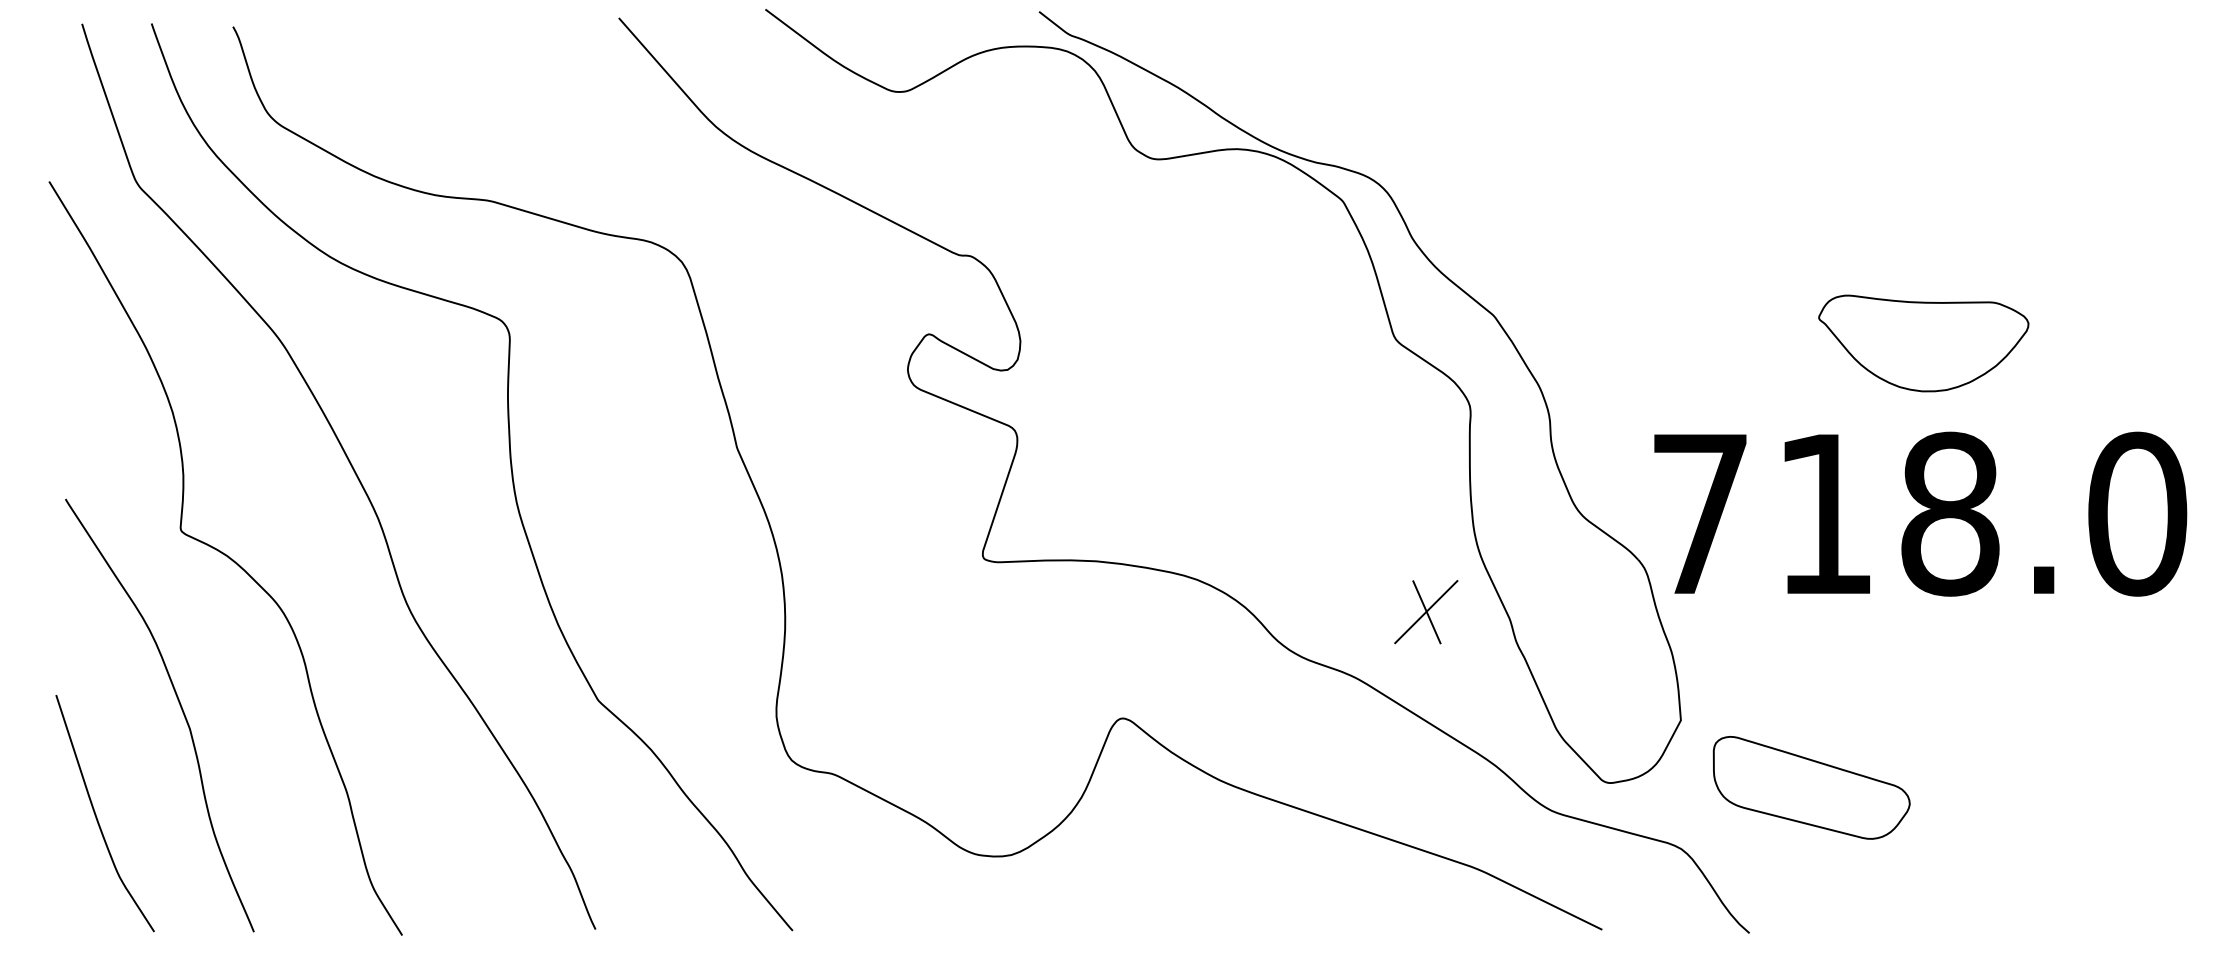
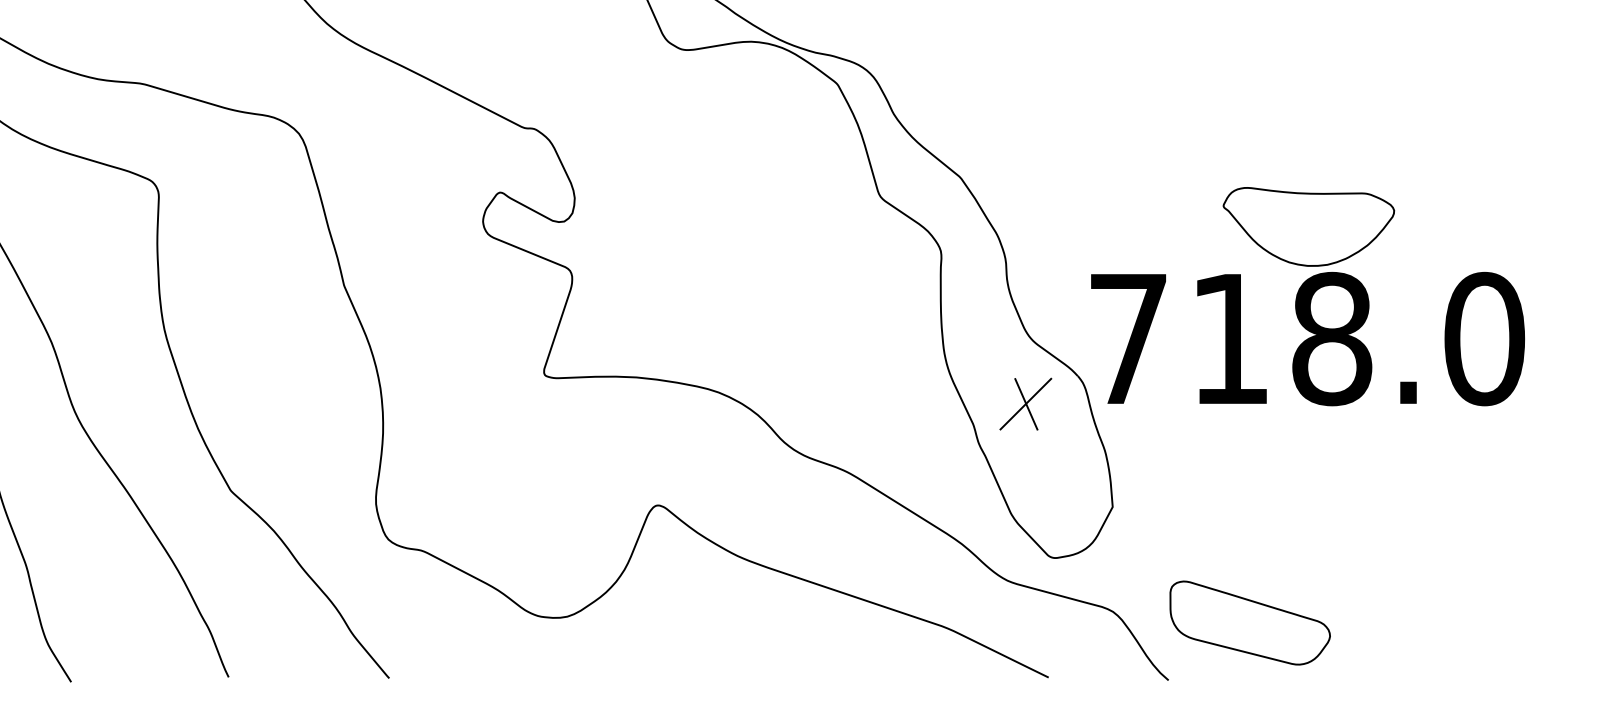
part: (1923, 343) -> (1308, 226), moved
part: (1426, 612) -> (1026, 404), moved
part: (1811, 787) -> (1250, 622), moved

